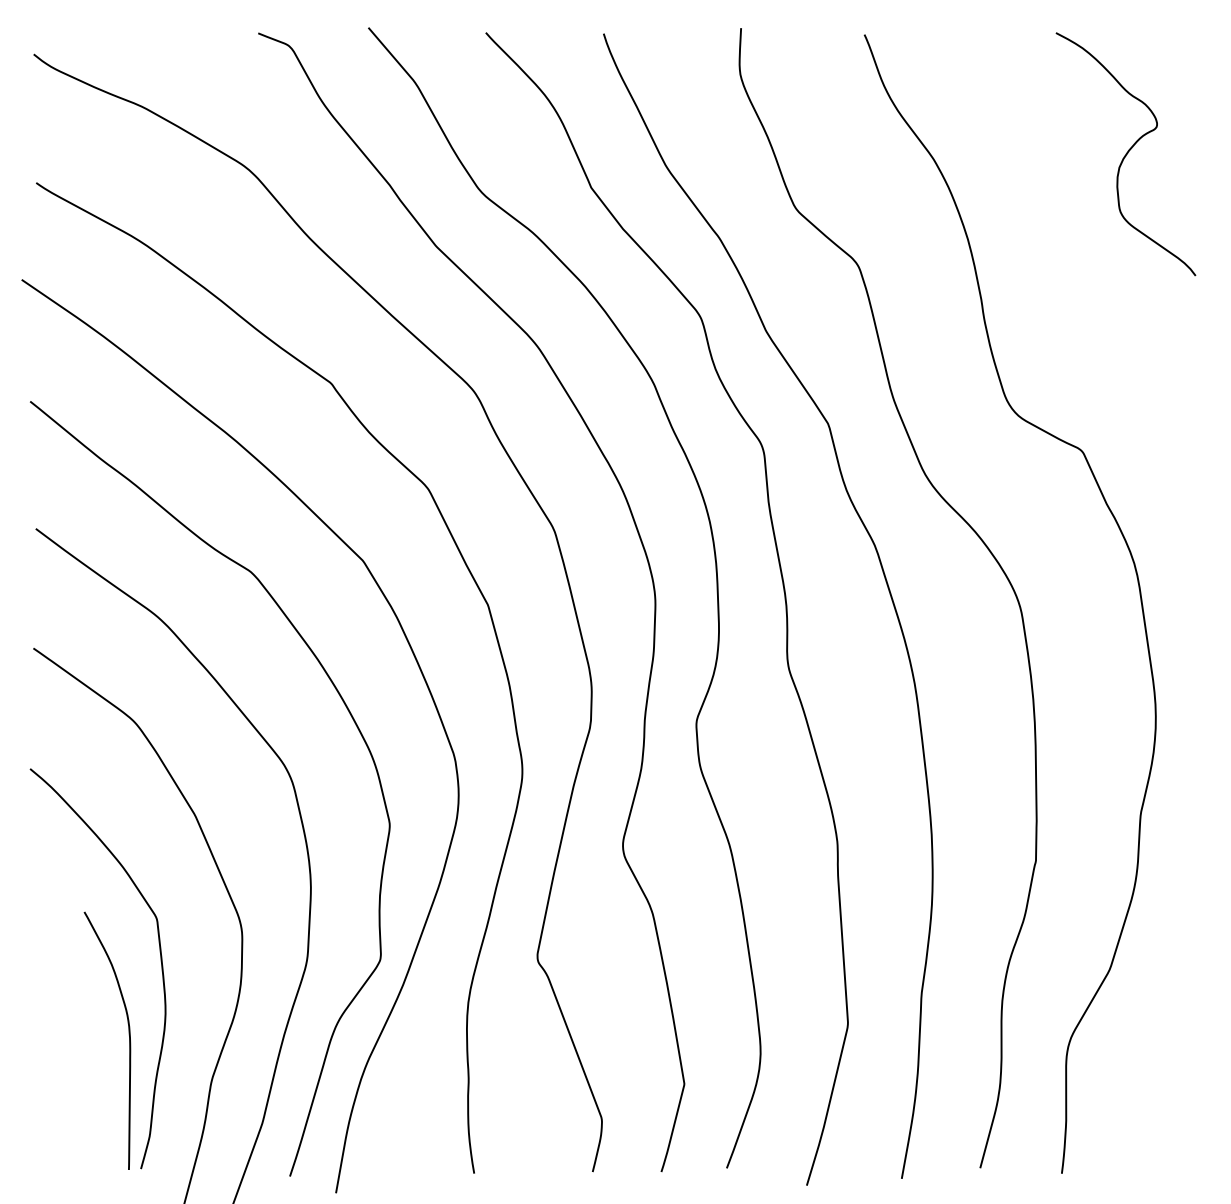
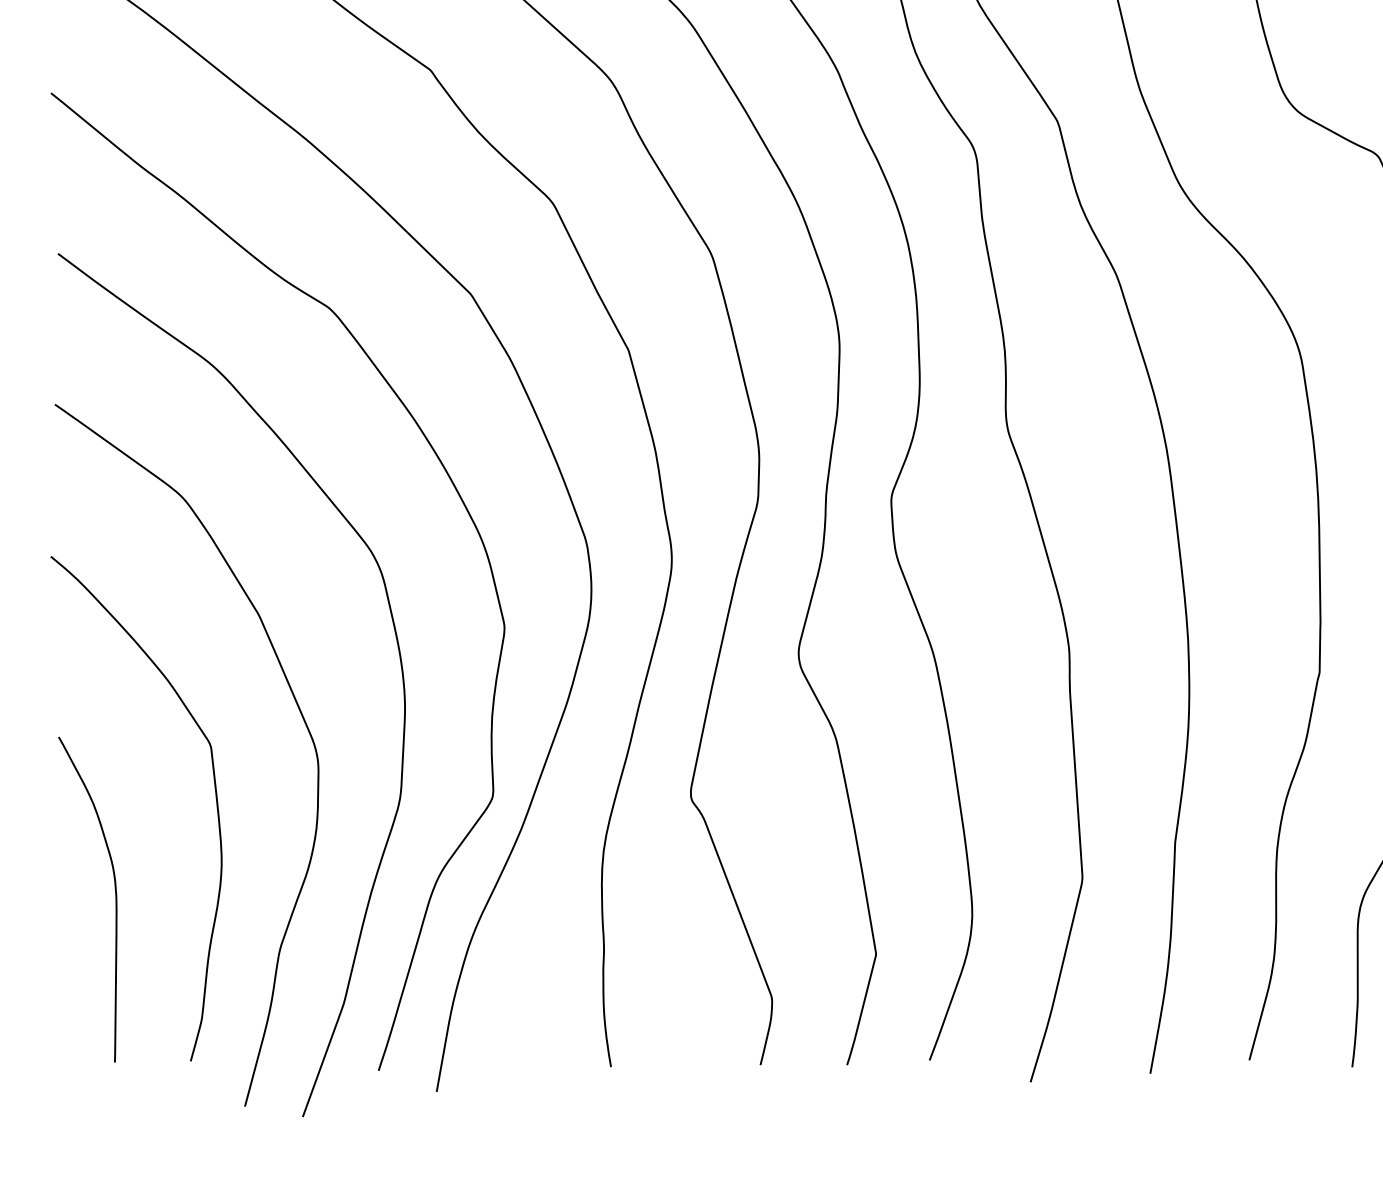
curve: (128, 1034) -> (114, 891), moved

